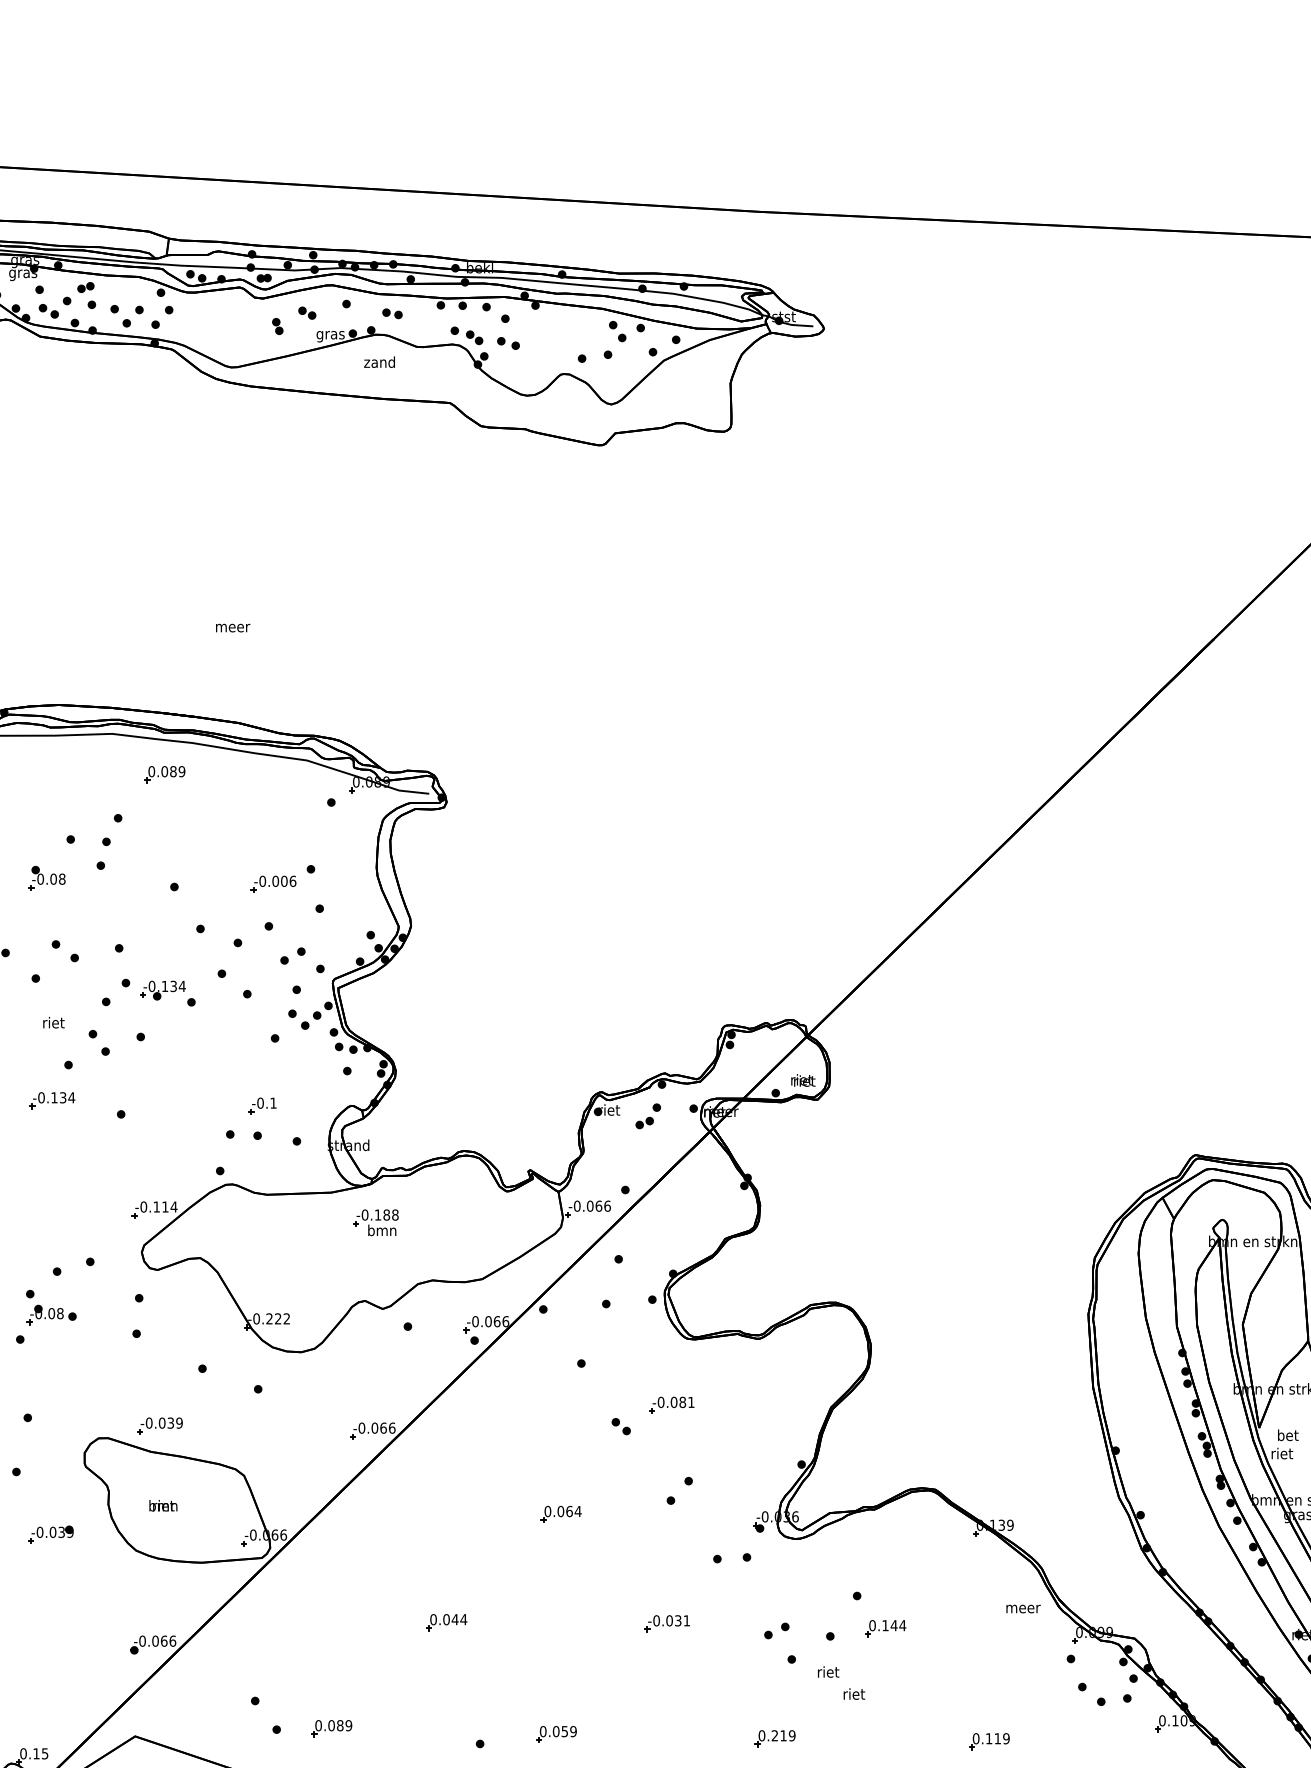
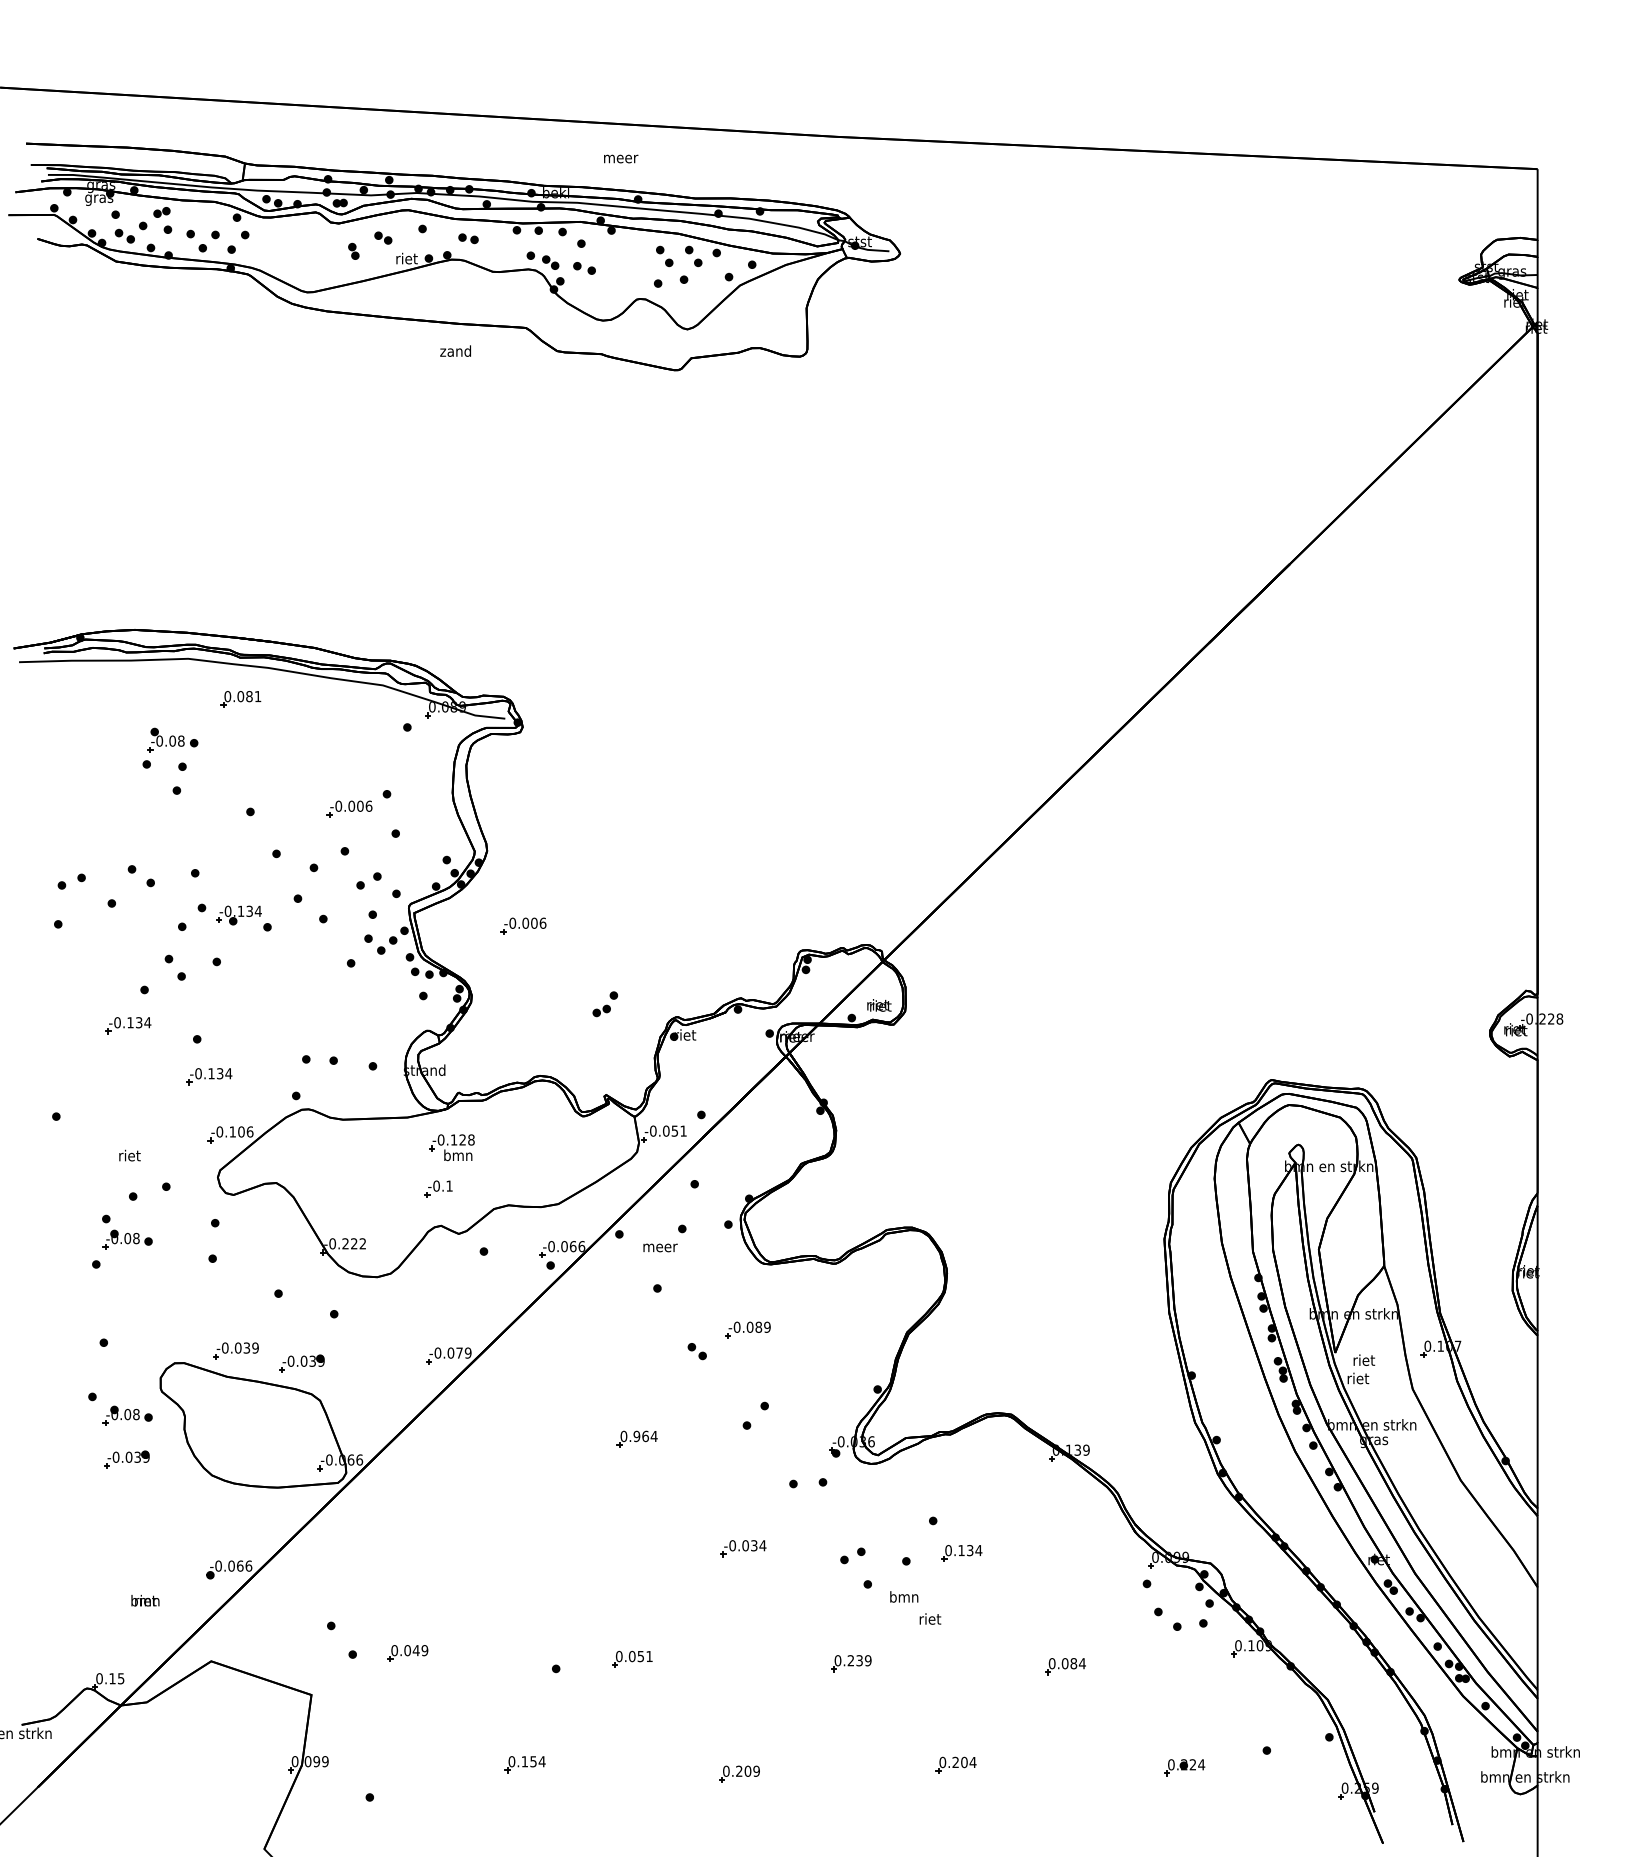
part: (588, 331) -> (664, 256), added
text: (330, 334) -> (406, 259), gras -> riet
text: (379, 361) -> (455, 350), moved
text: (233, 627) -> (621, 158), moved
text: (181, 771) -> (257, 696), 0.089 -> 0.081
part: (46, 877) -> (165, 739), moved
part: (447, 1000) -> (523, 925), added
text: (53, 1022) -> (129, 1155), moved
part: (262, 1105) -> (438, 1188), moved
part: (648, 1116) -> (605, 1004), moved
part: (133, 1151) -> (209, 1076), added
text: (602, 1205) -> (678, 1130), -0.066 -> -0.051
text: (169, 1206) -> (245, 1131), -0.114 -> -0.106
text: (386, 1214) -> (462, 1139), -0.188 -> -0.128
text: (691, 1401) -> (767, 1326), -0.081 -> -0.089
text: (387, 1427) -> (463, 1352), -0.066 -> -0.079
text: (1288, 1434) -> (1364, 1359), bet -> riet
part: (225, 1438) -> (301, 1363), added
part: (51, 1490) -> (127, 1415), added
text: (163, 1505) -> (145, 1600), moved
text: (560, 1511) -> (636, 1436), 0.064 -> 0.964
text: (1023, 1608) -> (660, 1247), moved
text: (686, 1620) -> (762, 1545), -0.031 -> -0.034
part: (446, 1622) -> (522, 1547), removed
text: (893, 1625) -> (969, 1550), 0.144 -> 0.134
text: (828, 1671) -> (904, 1596), riet -> bmn
text: (339, 1725) -> (415, 1650), 0.089 -> 0.049
text: (573, 1731) -> (649, 1656), 0.059 -> 0.051
text: (783, 1735) -> (859, 1660), 0.219 -> 0.239
text: (997, 1738) -> (1073, 1663), 0.119 -> 0.084

